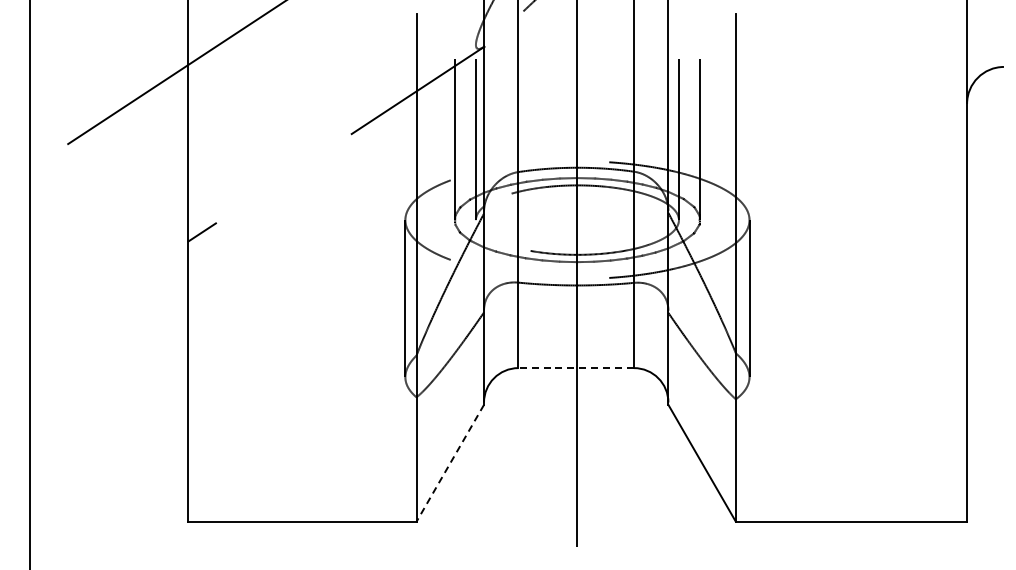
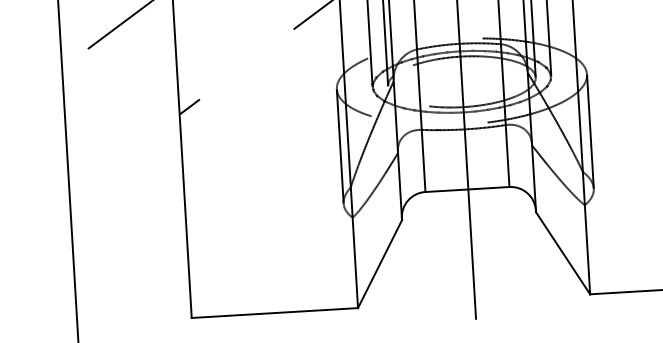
line: (576, 368) -> (467, 189), dashed -> solid
line: (450, 463) -> (380, 264), dashed -> solid

